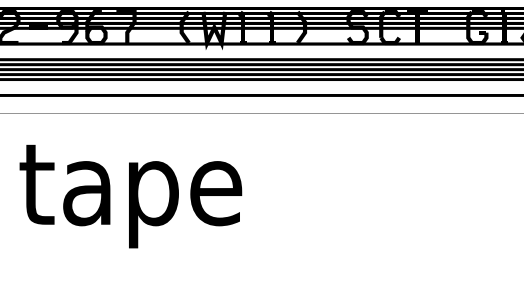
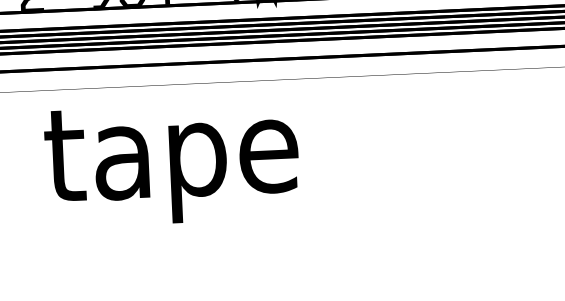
text: (130, 196) -> (171, 164), moved

